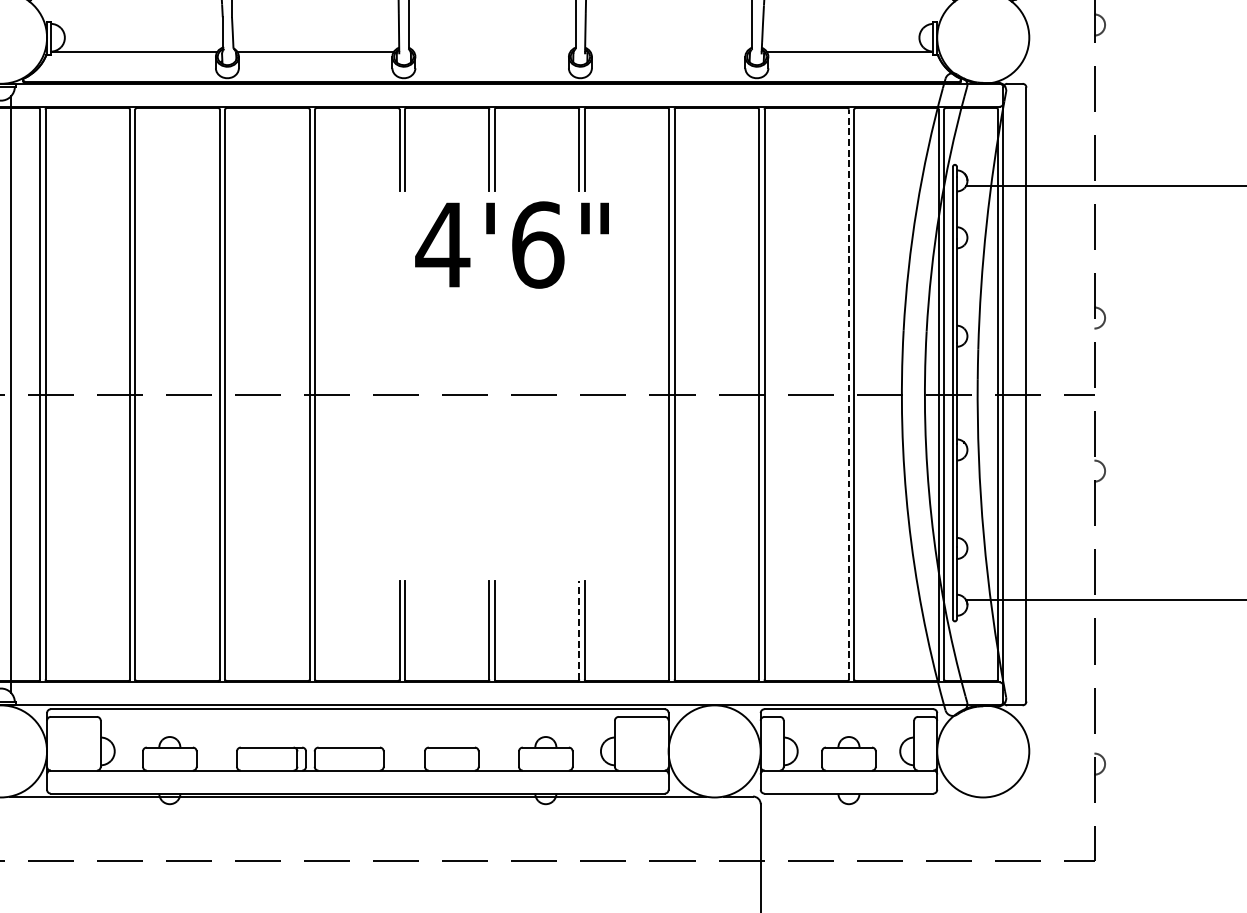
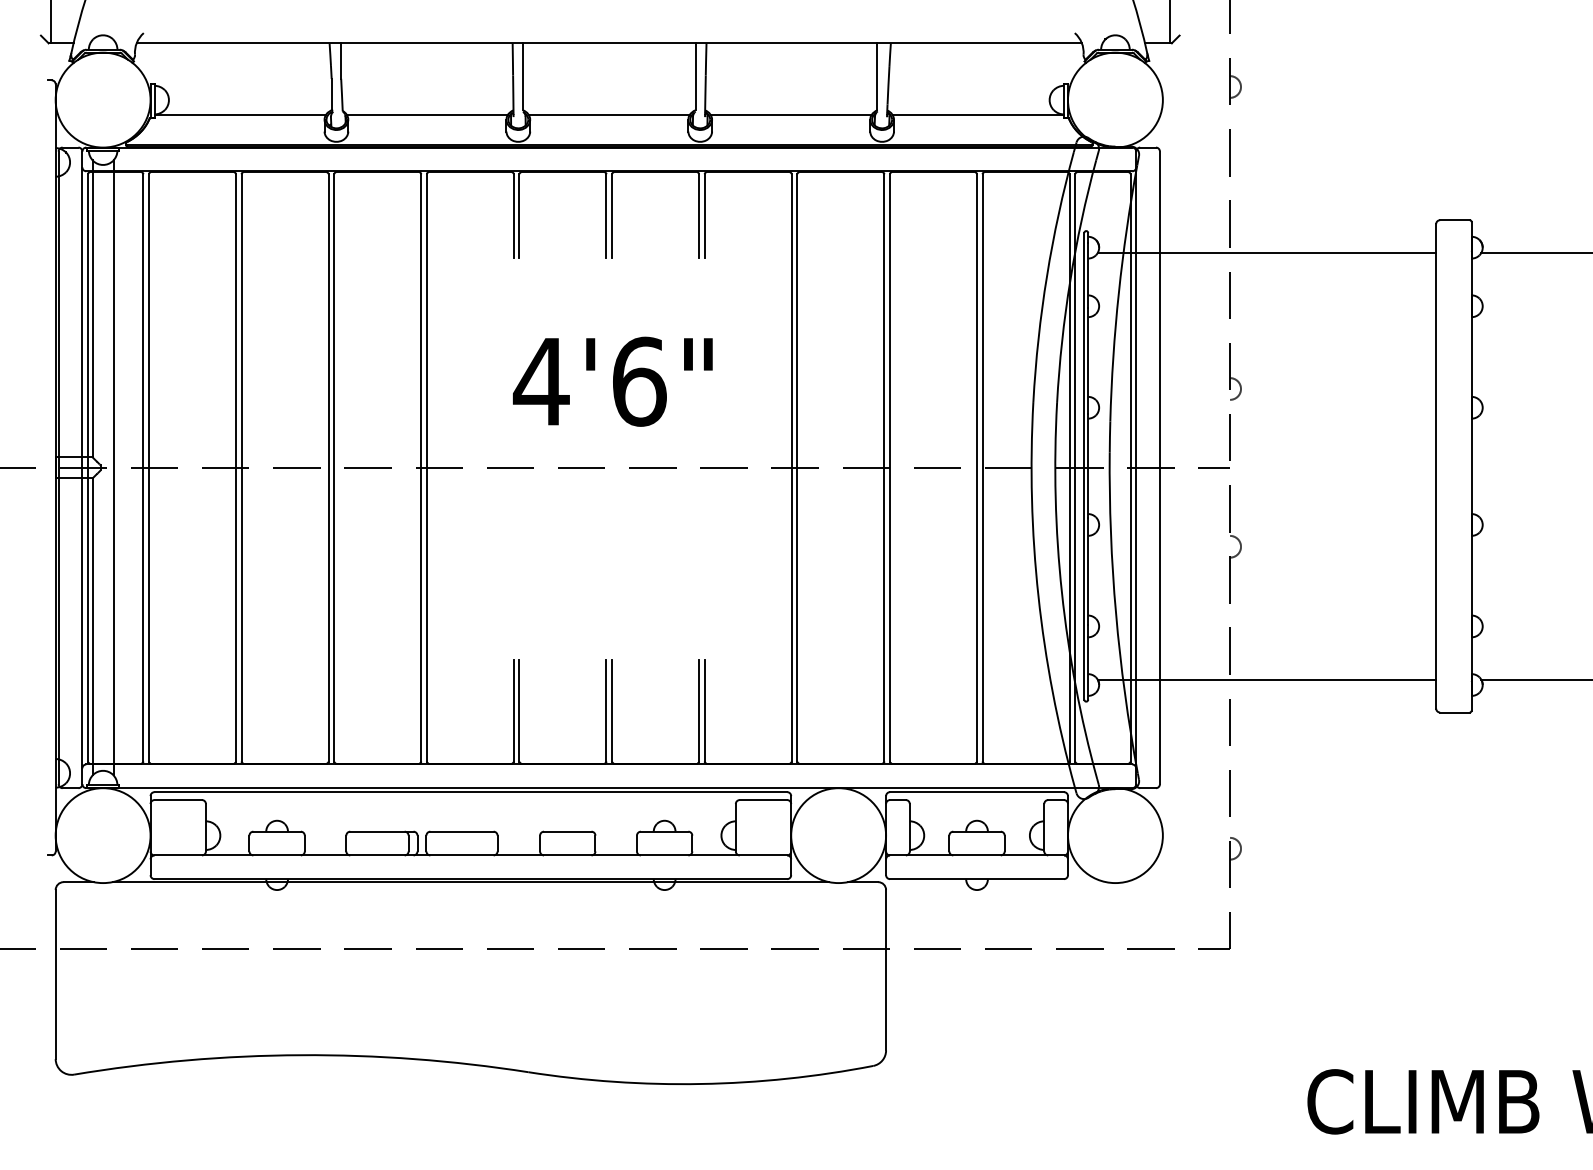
line: (491, 51) -> (608, 114), added
line: (667, 51) -> (790, 114), added
text: (511, 244) -> (612, 381), moved
line: (848, 394) -> (976, 467), dashed -> solid
line: (579, 629) -> (699, 710), dashed -> solid

